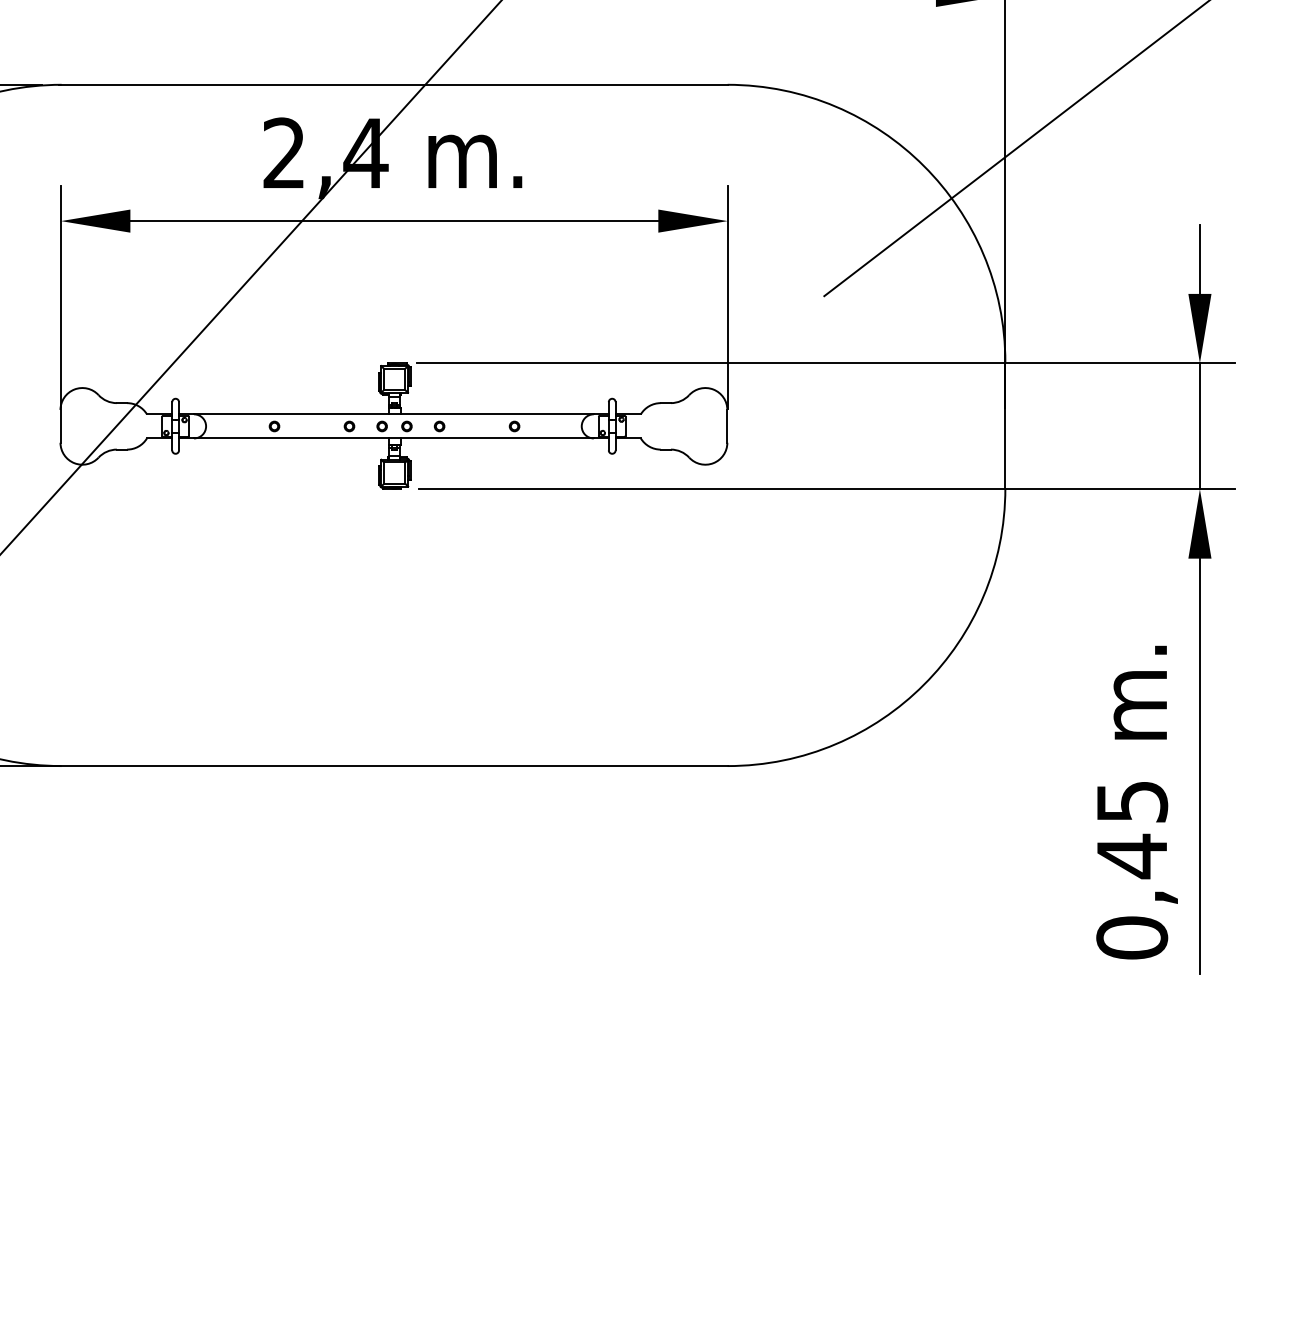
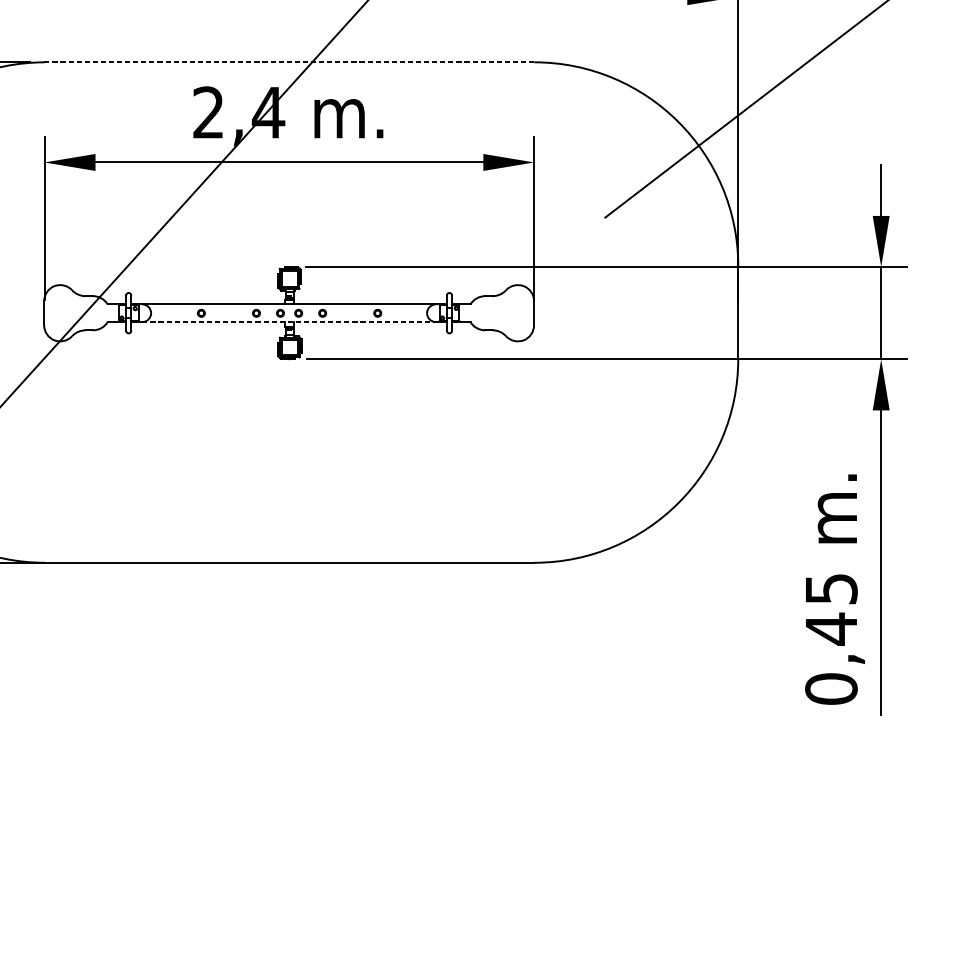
line: (392, 84) -> (288, 62), solid -> dashed
line: (393, 438) -> (288, 322), solid -> dashed

